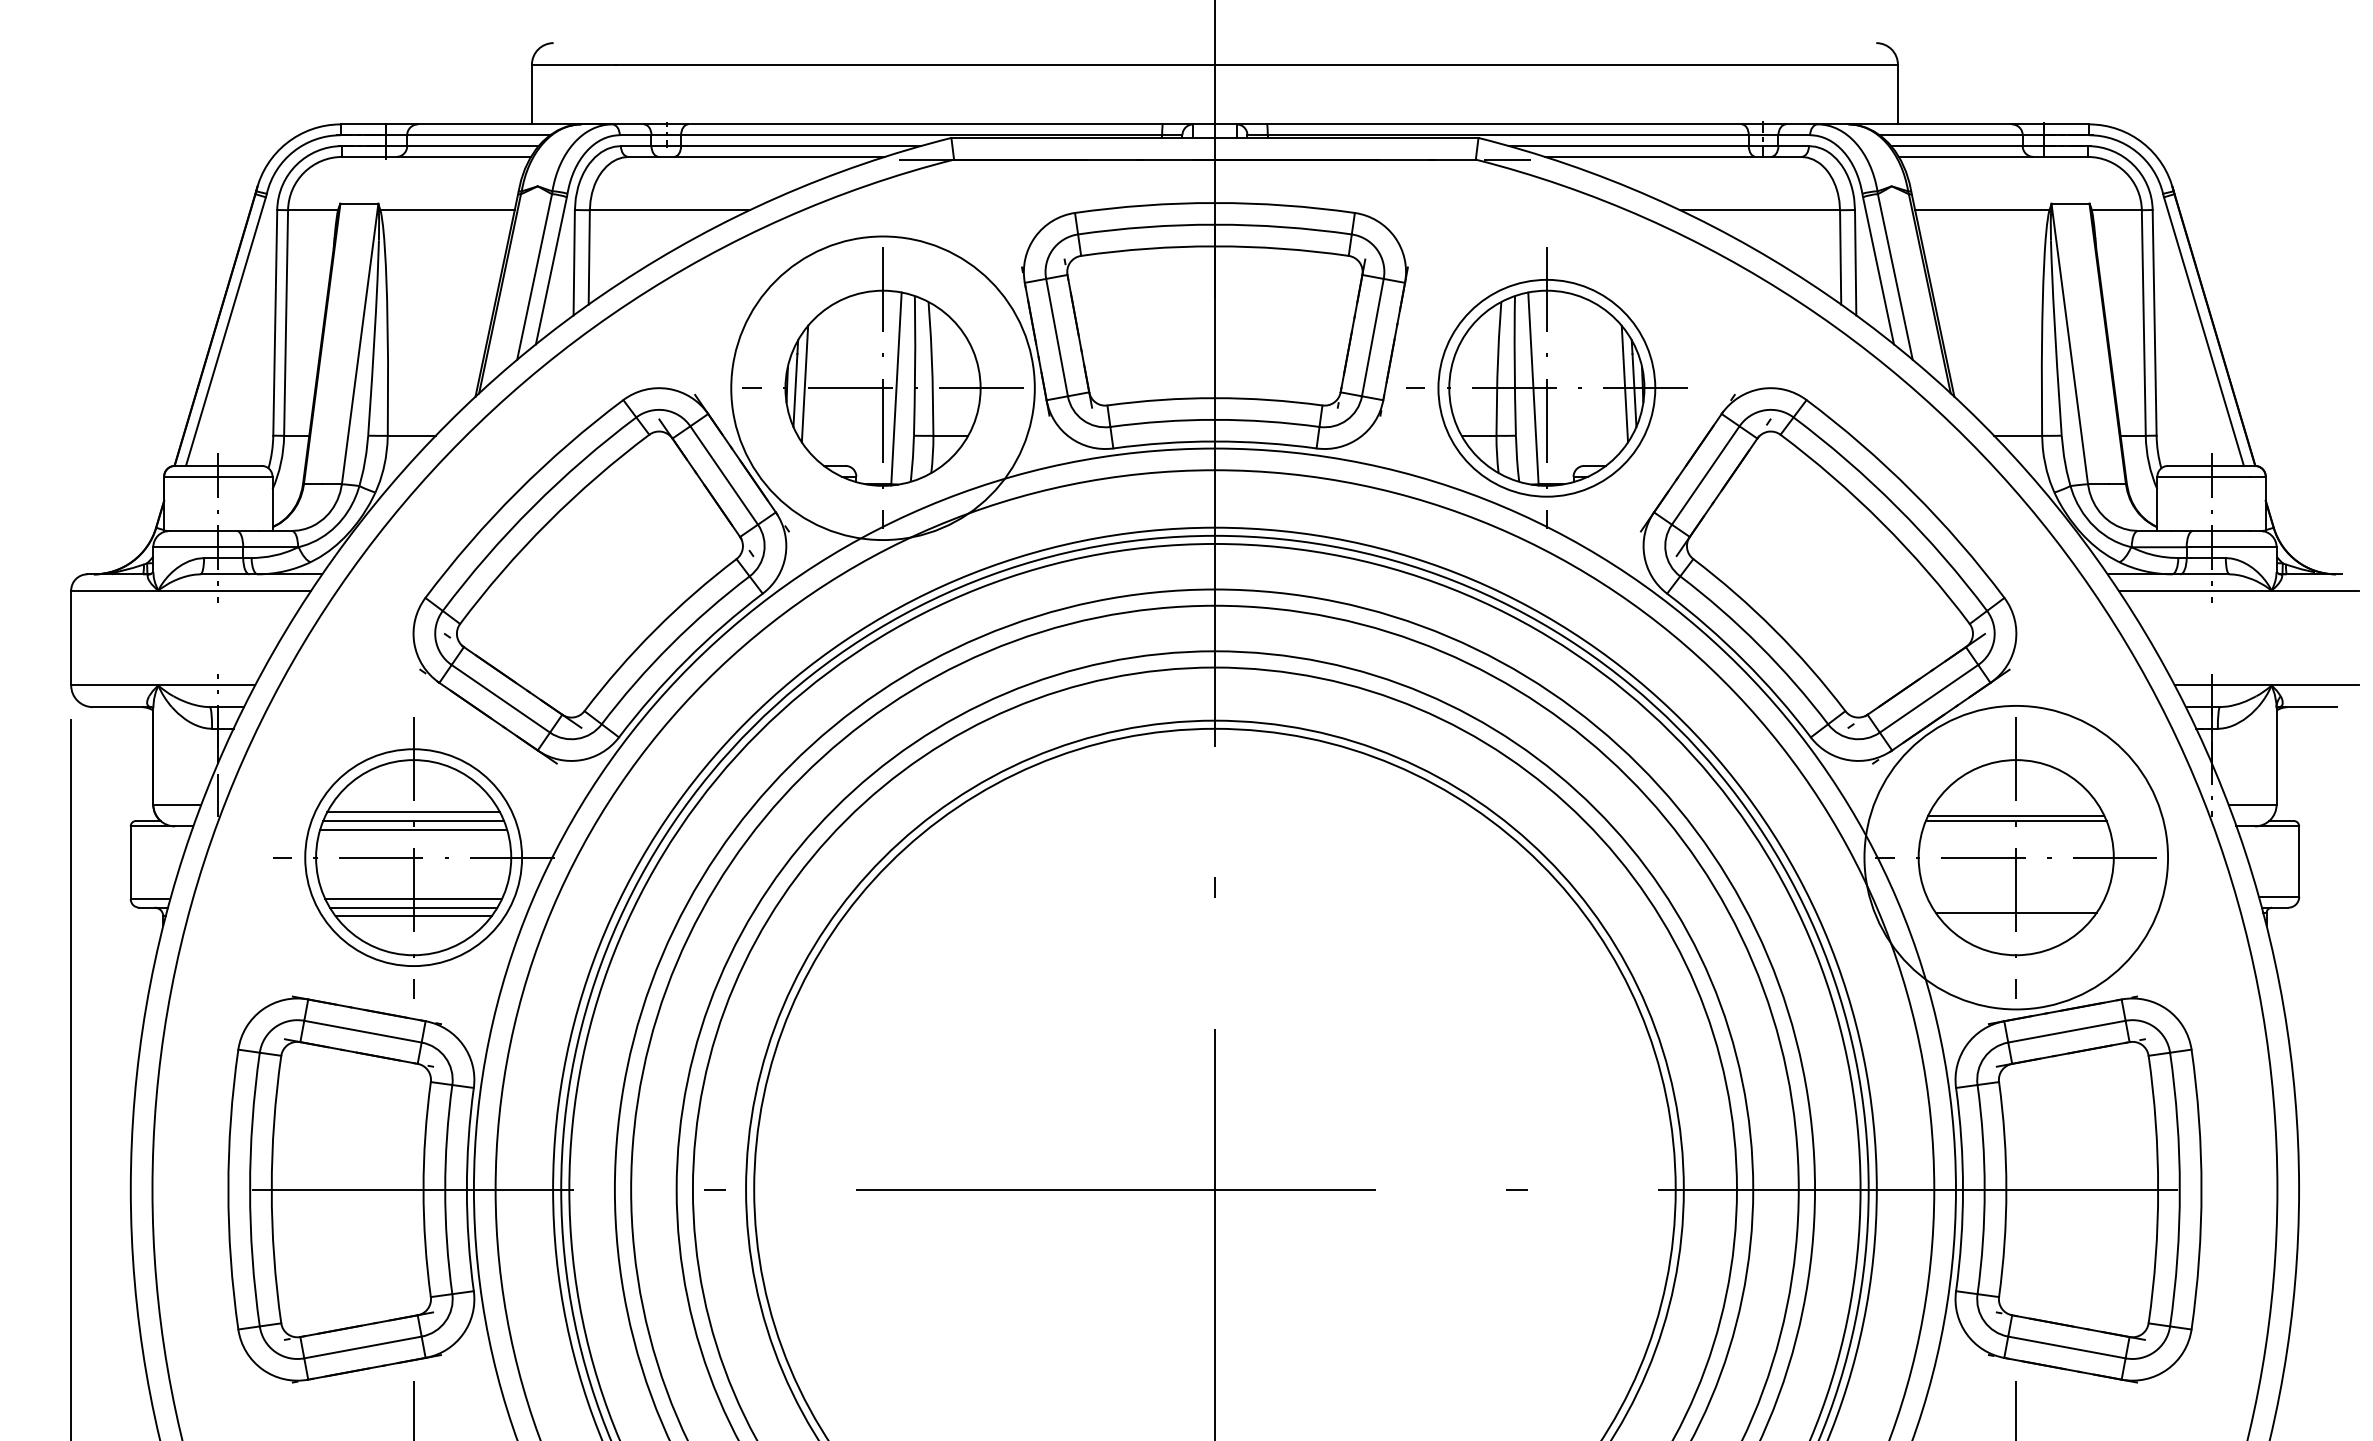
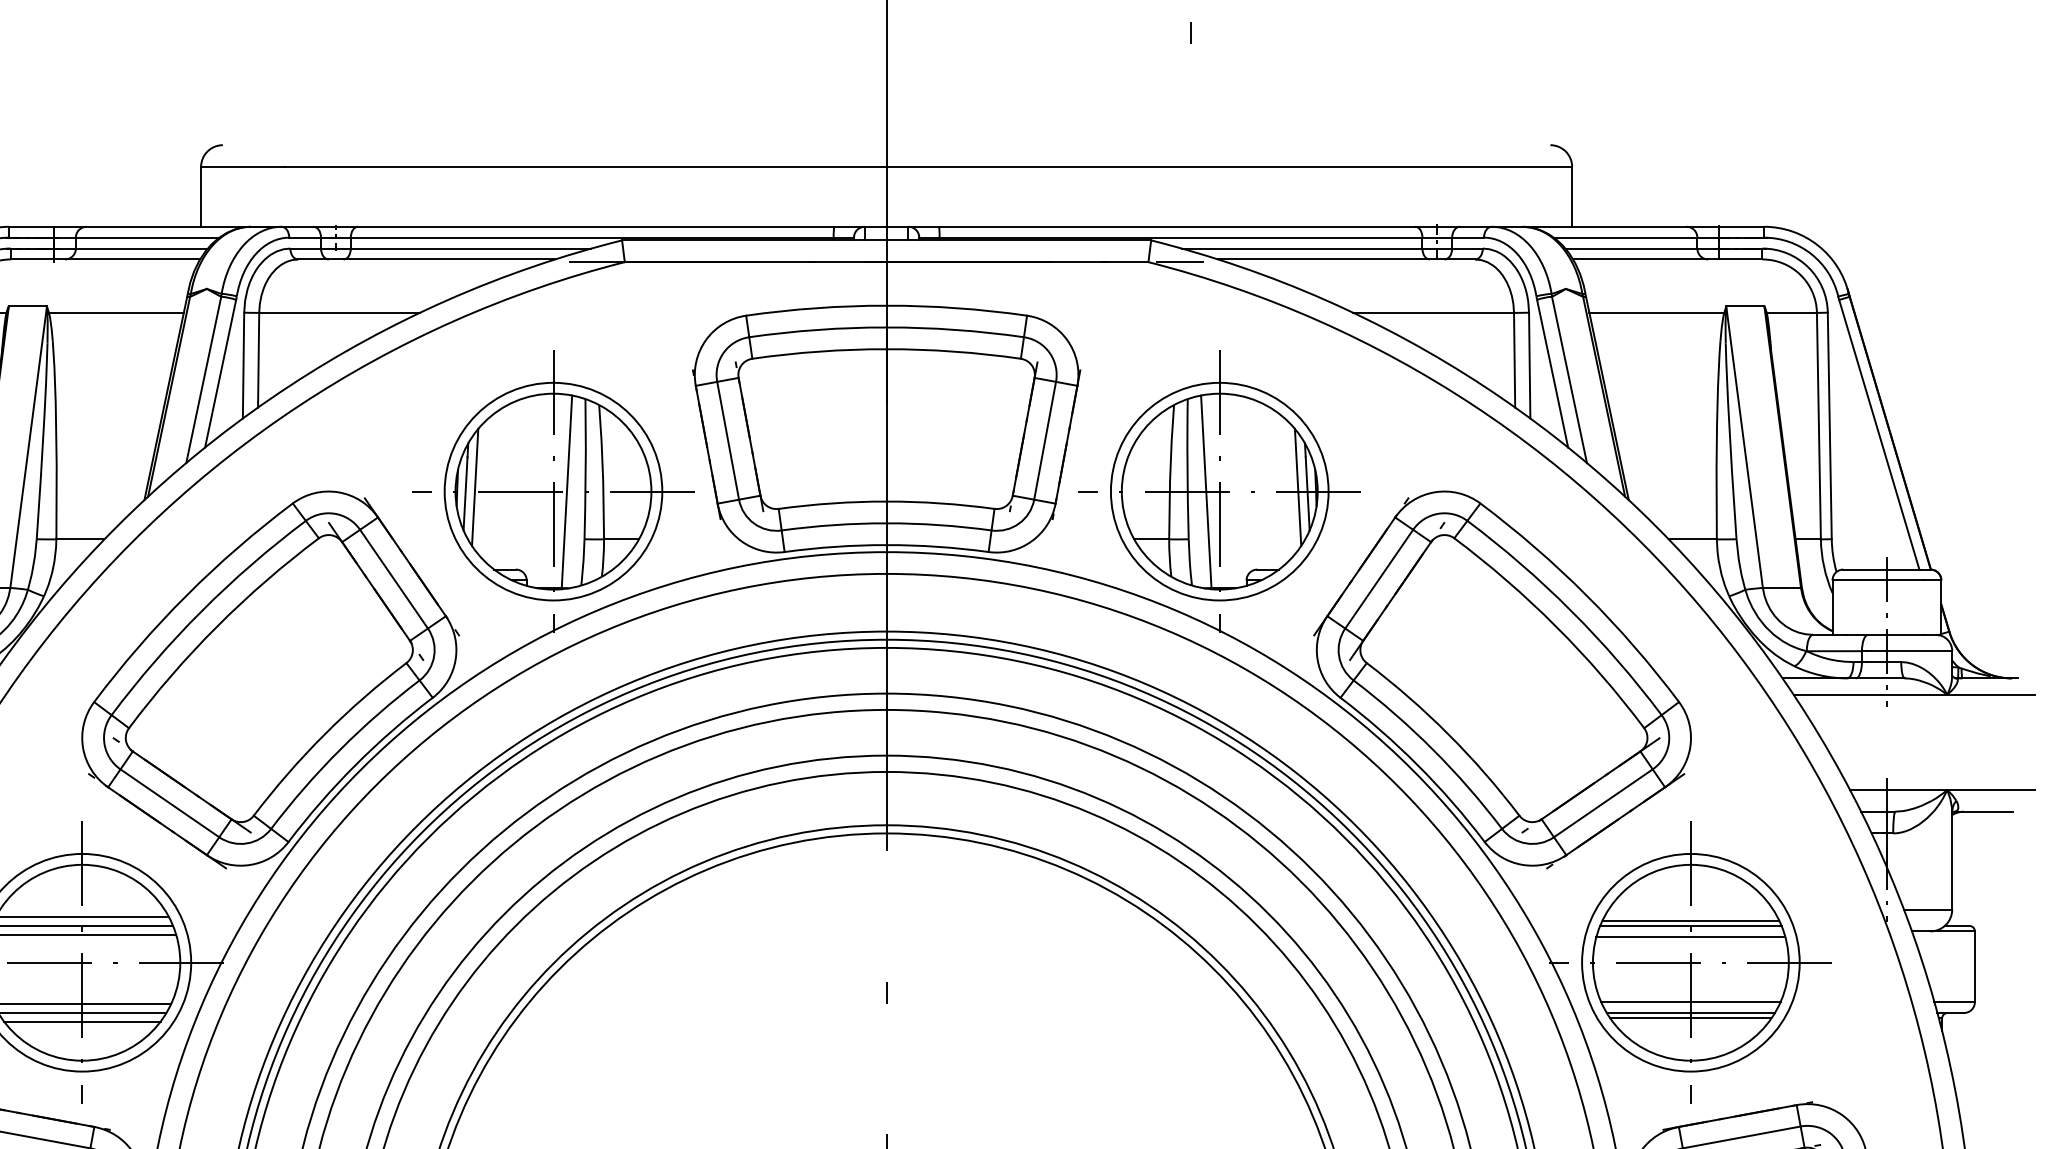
circle: (882, 387) -> (552, 490), size x0.71
line: (2016, 831) -> (1691, 936), added
circle: (2015, 857) -> (1690, 962), size x0.71
line: (2015, 896) -> (1690, 1001), added
line: (2016, 907) -> (1691, 1012), added

